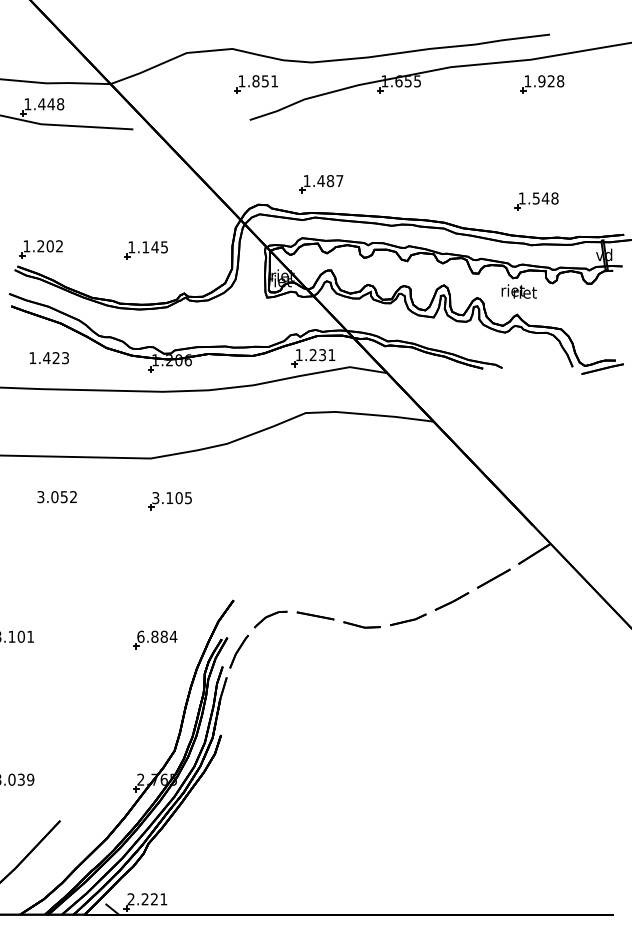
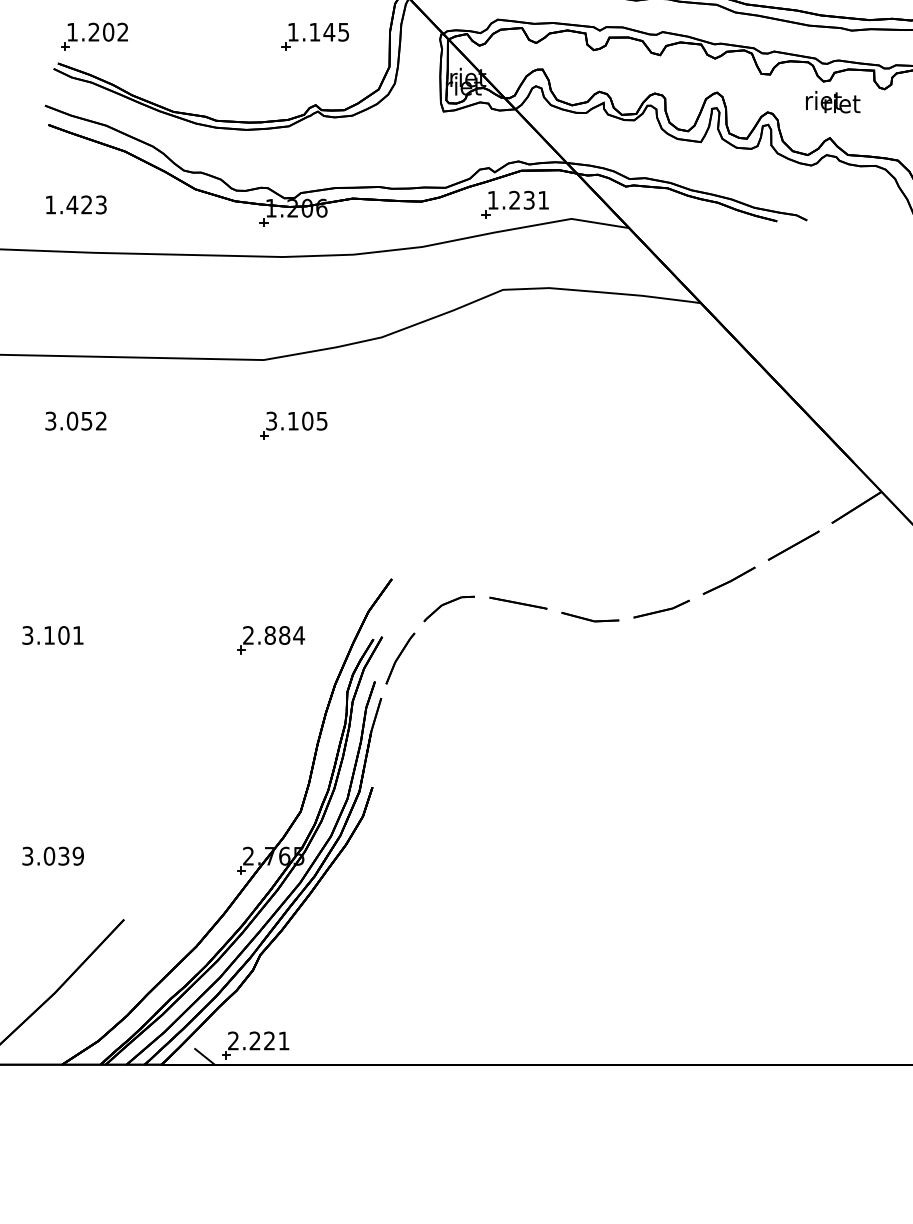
part: (145, 250) -> (314, 37), moved
text: (48, 358) -> (74, 205), moved
text: (56, 497) -> (74, 421), moved
text: (140, 636) -> (247, 634), 6.884 -> 2.884

